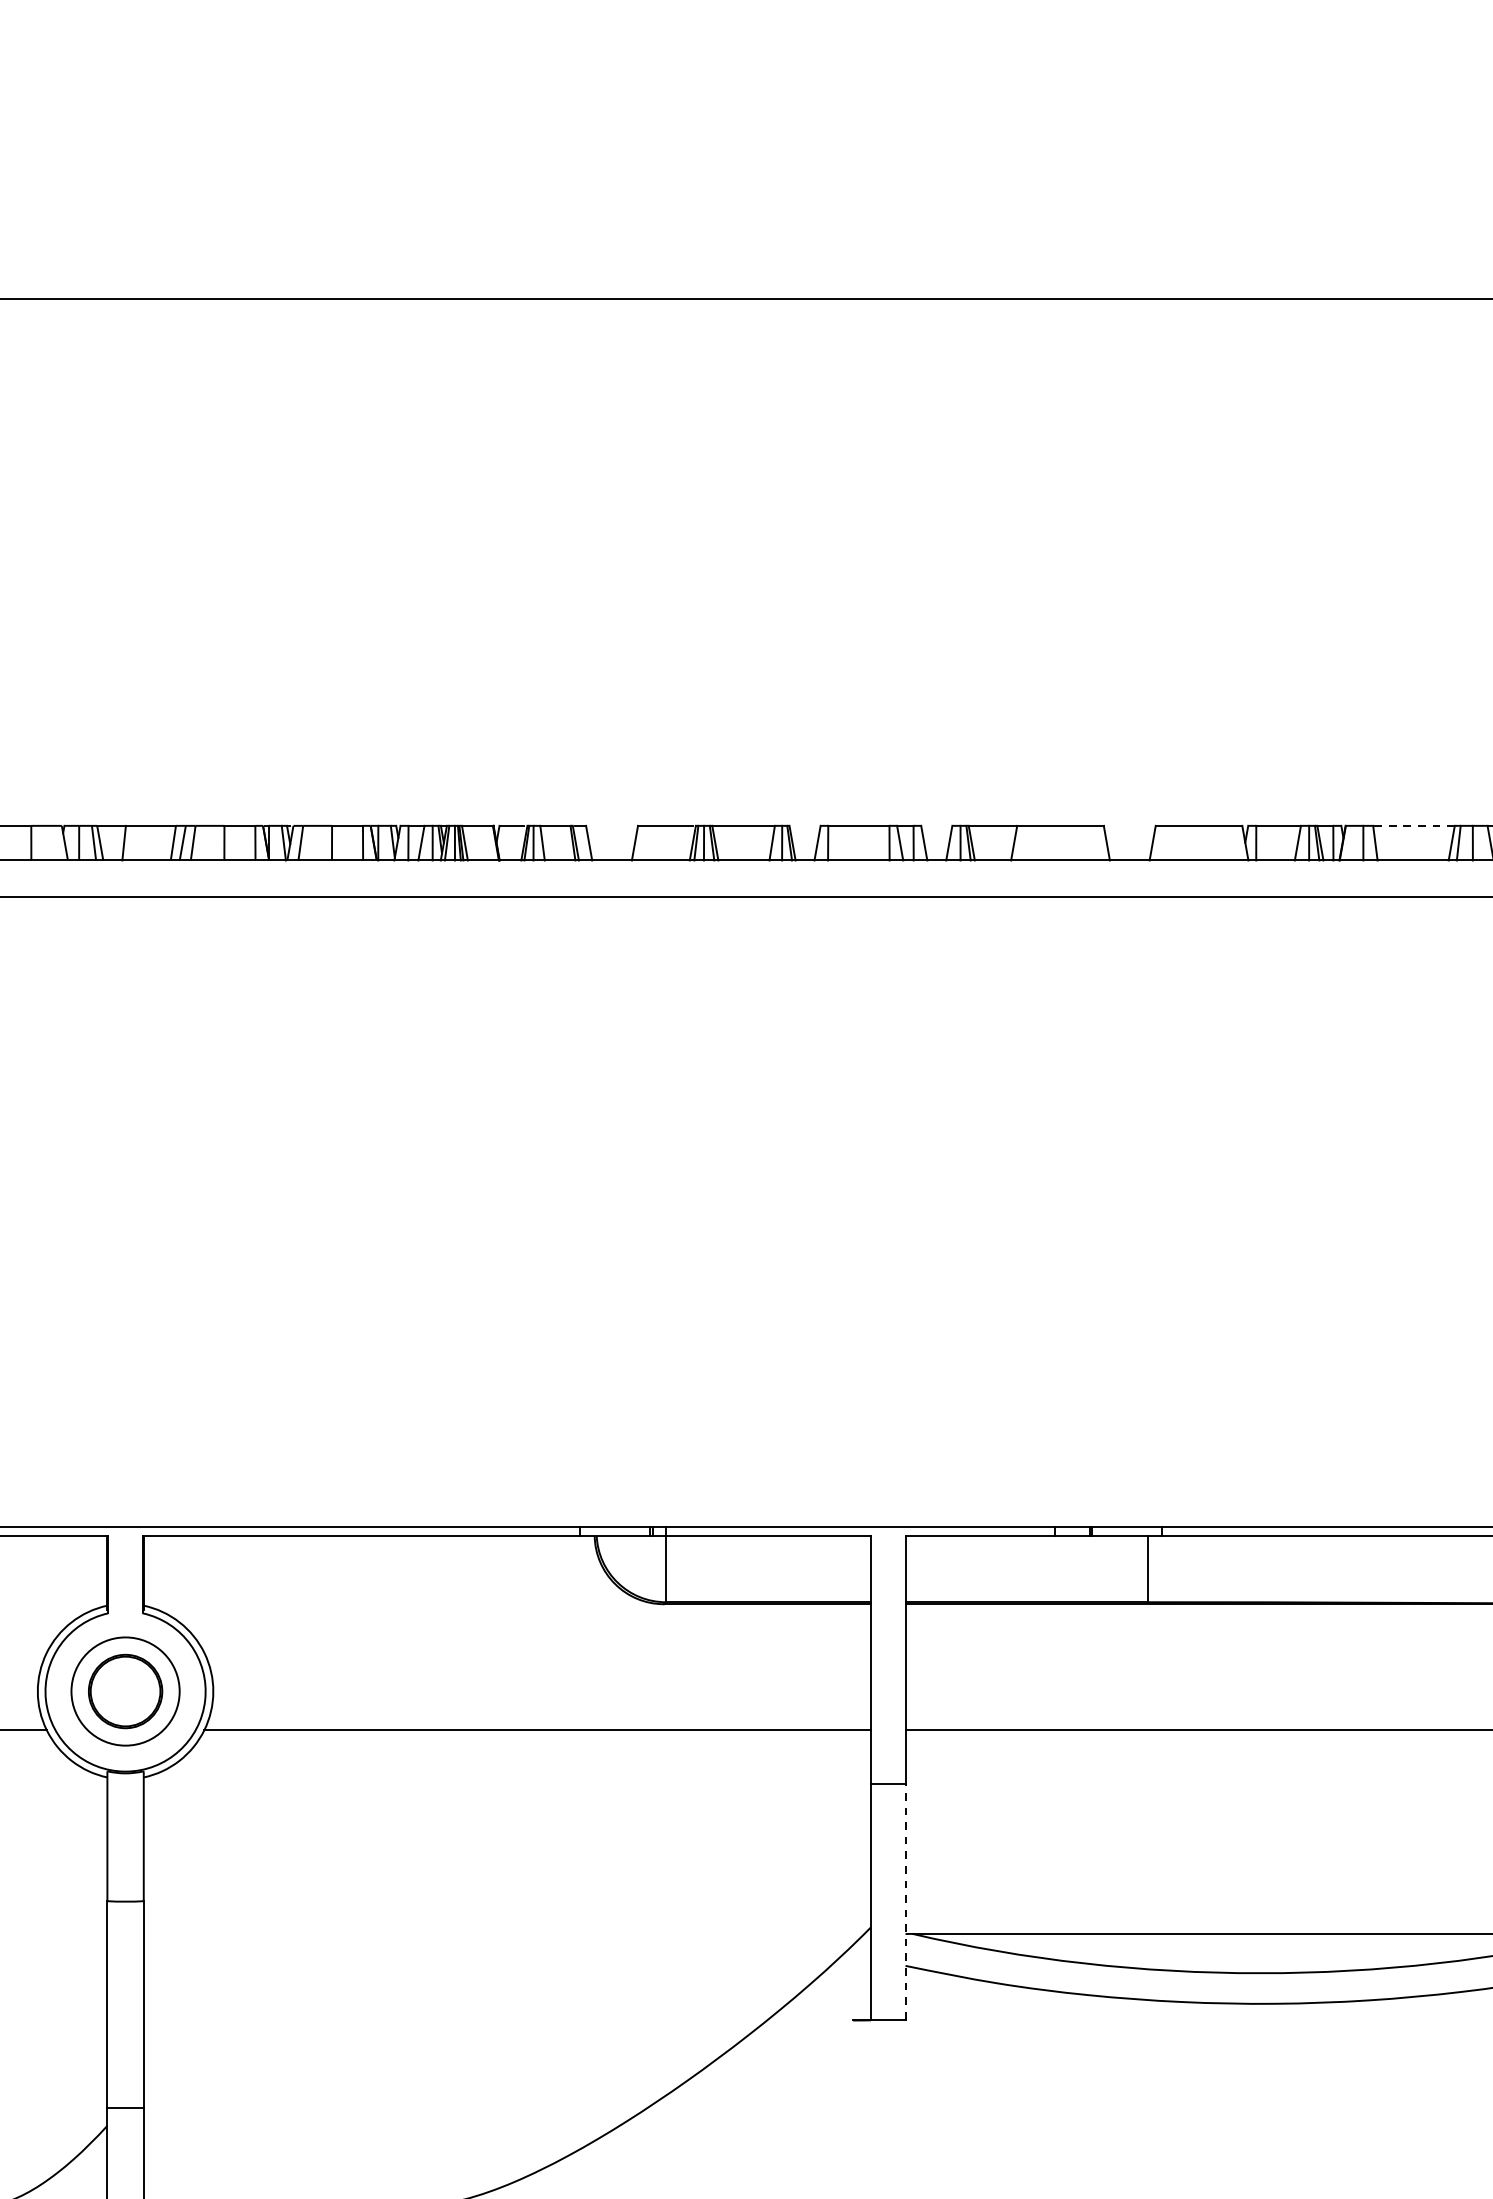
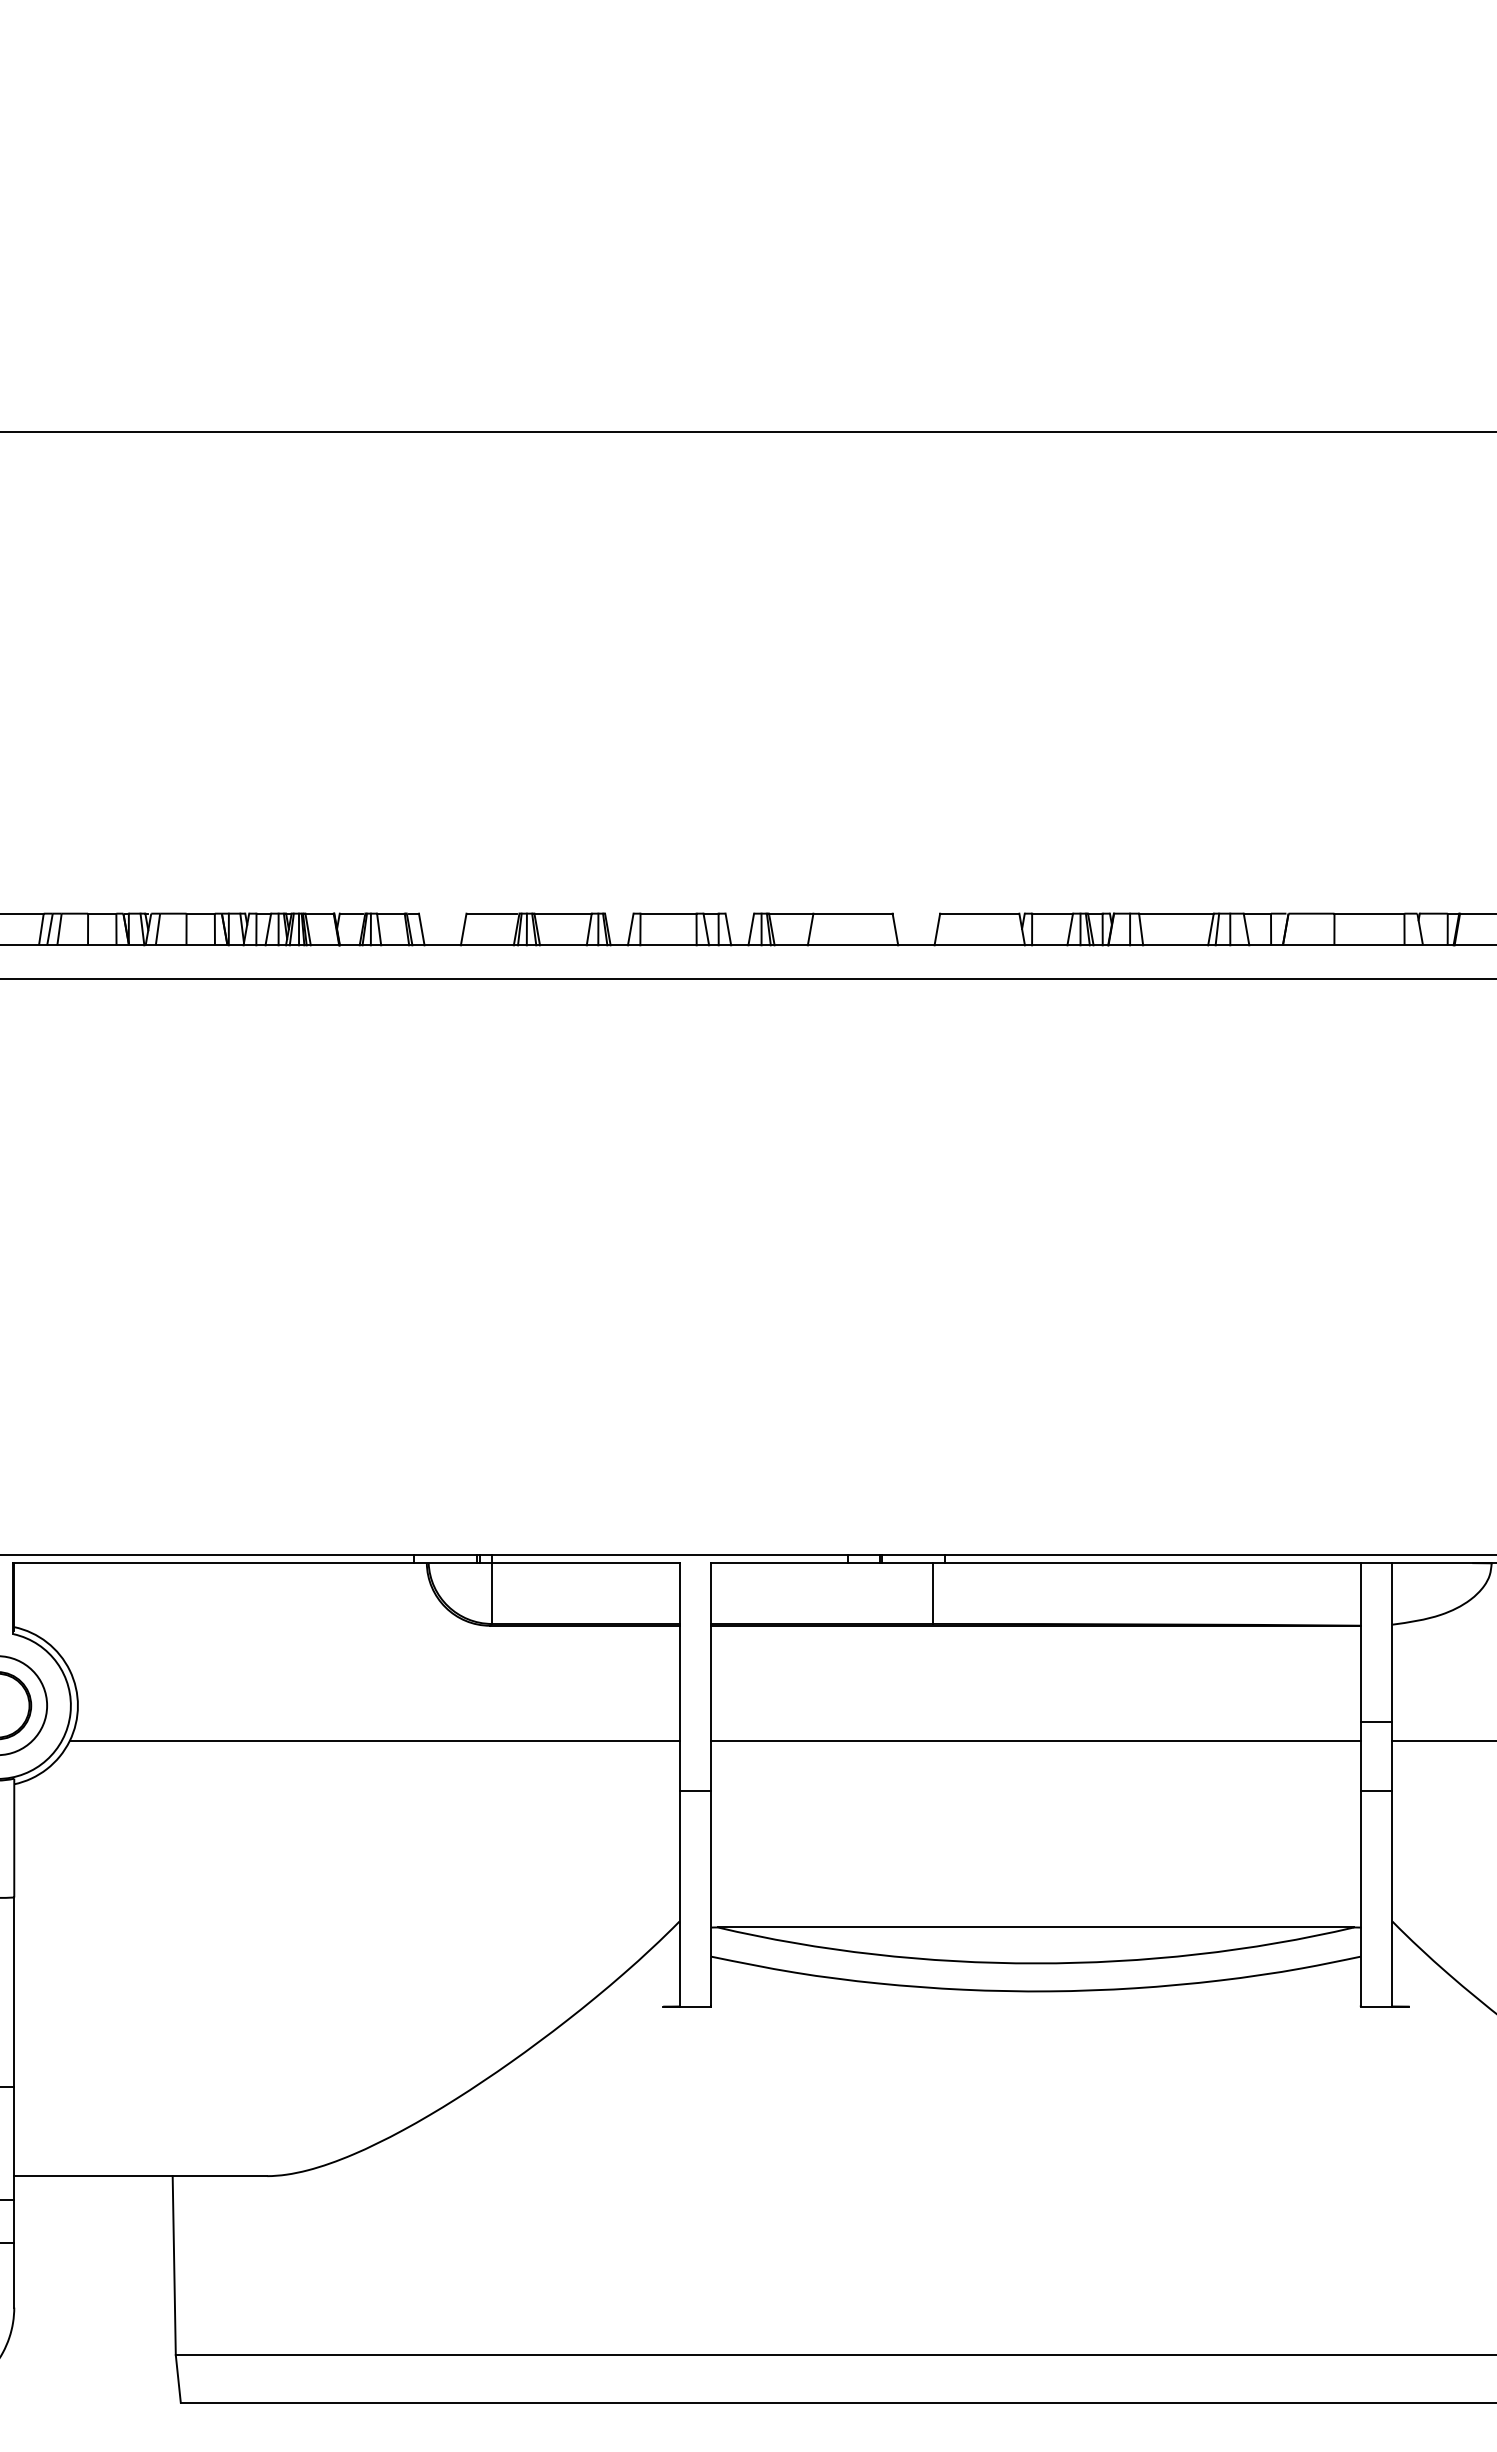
line: (1412, 825) -> (1175, 913), dashed -> solid
line: (905, 1901) -> (711, 1897), dashed -> solid

